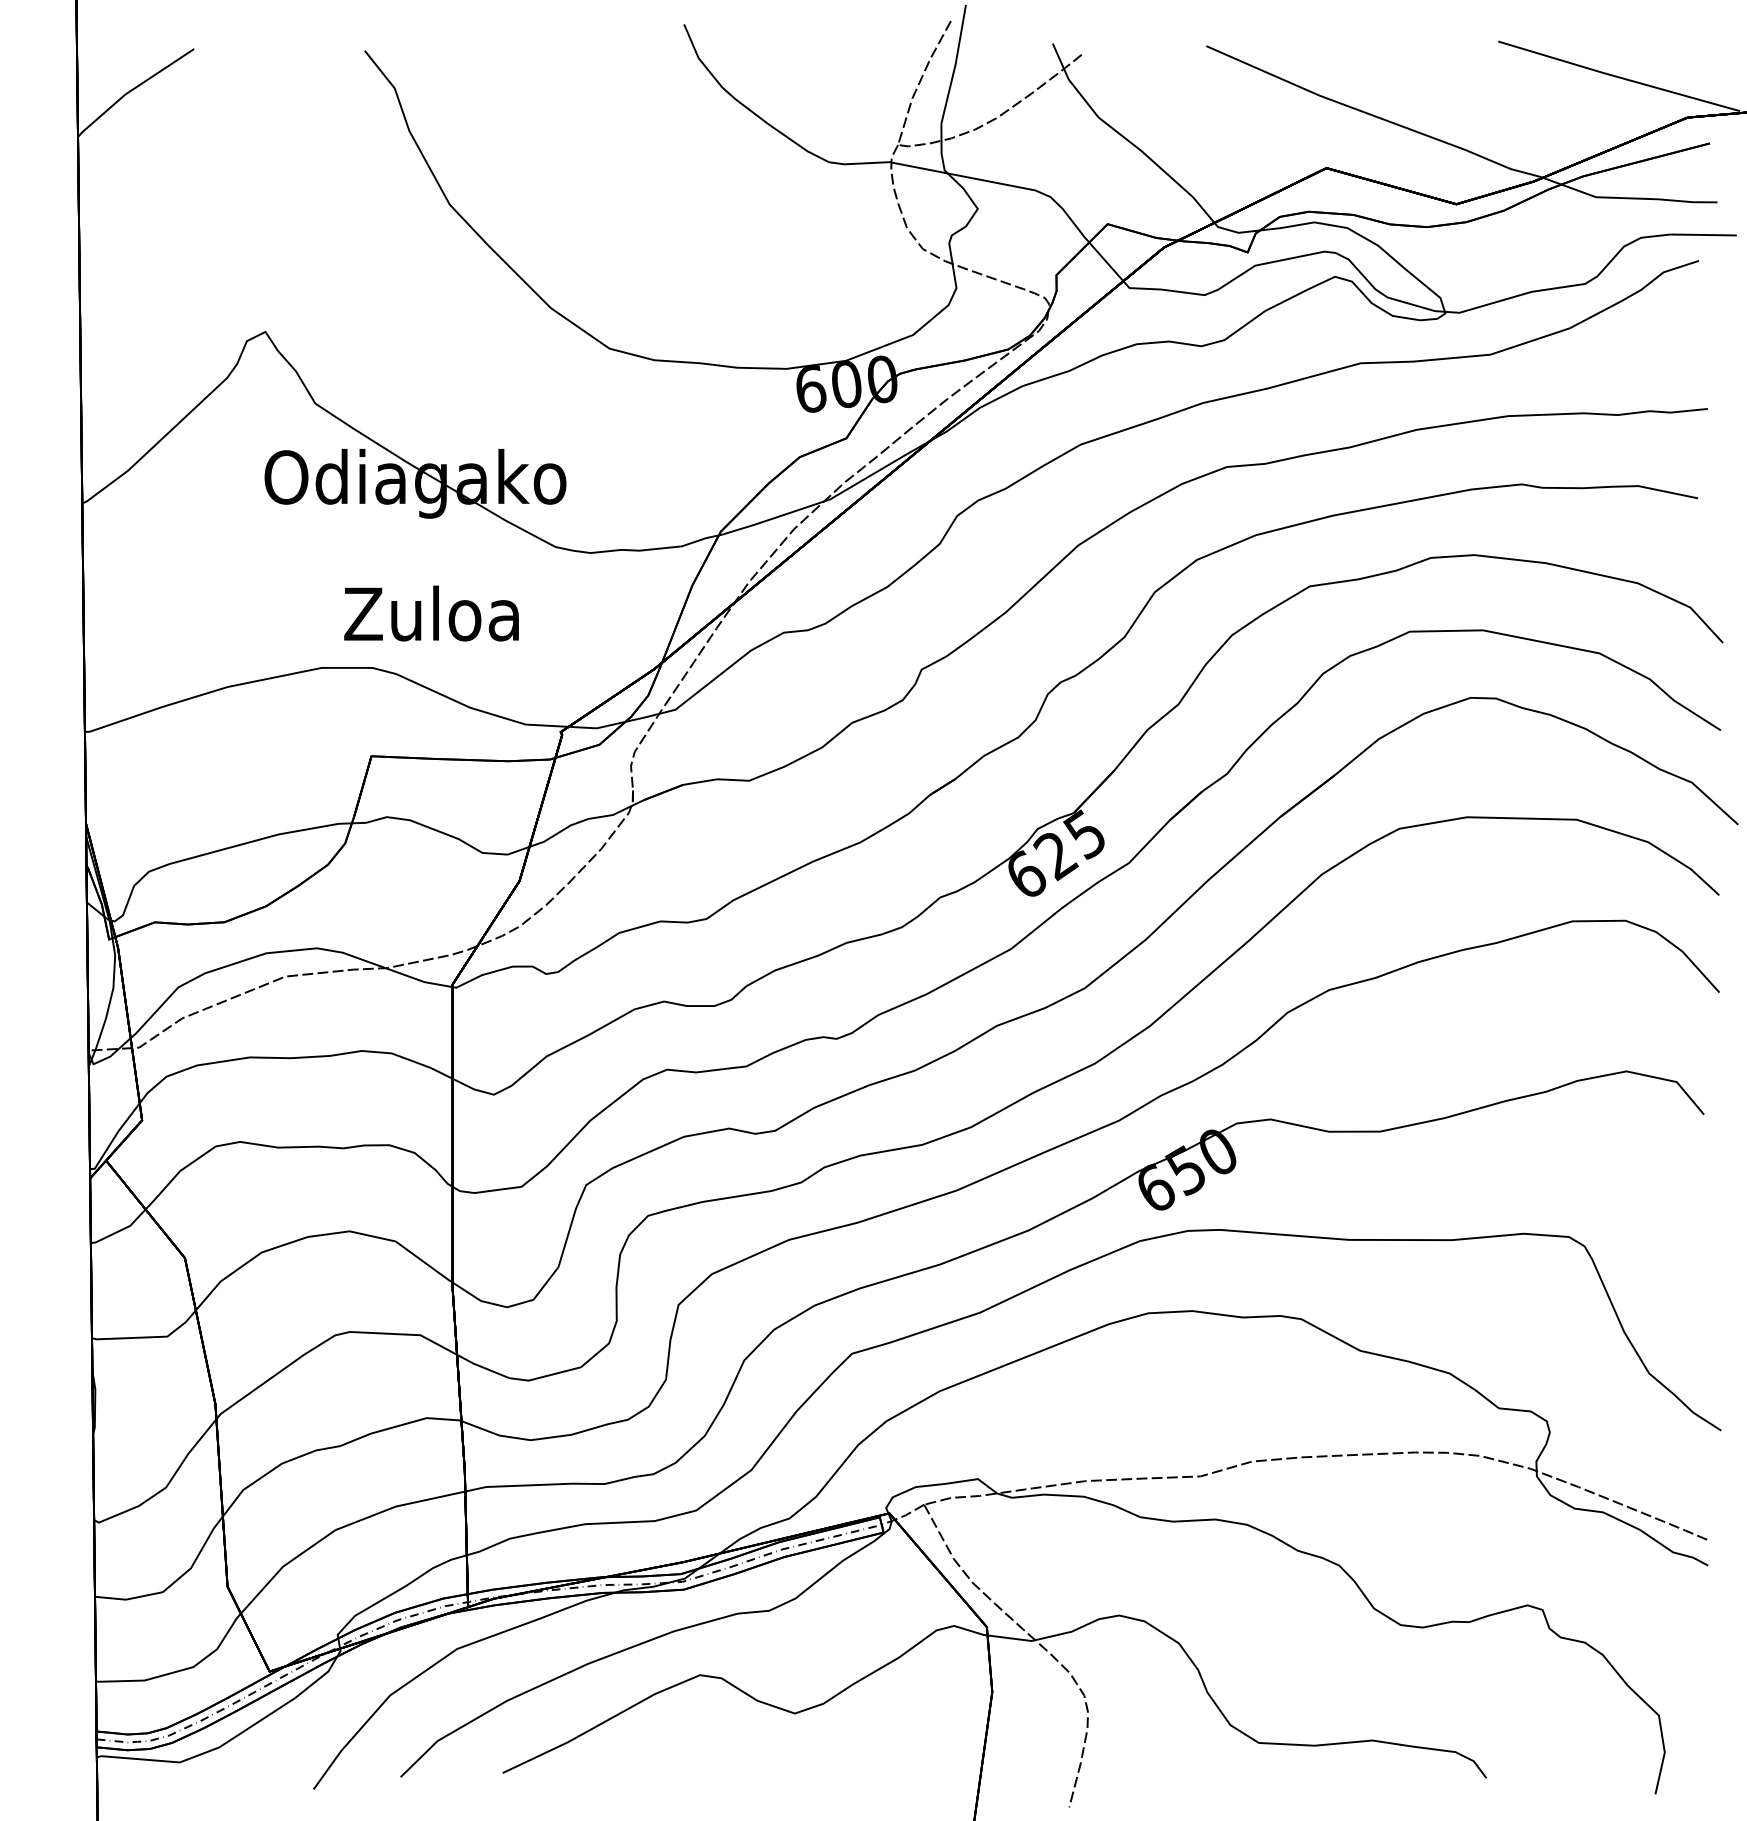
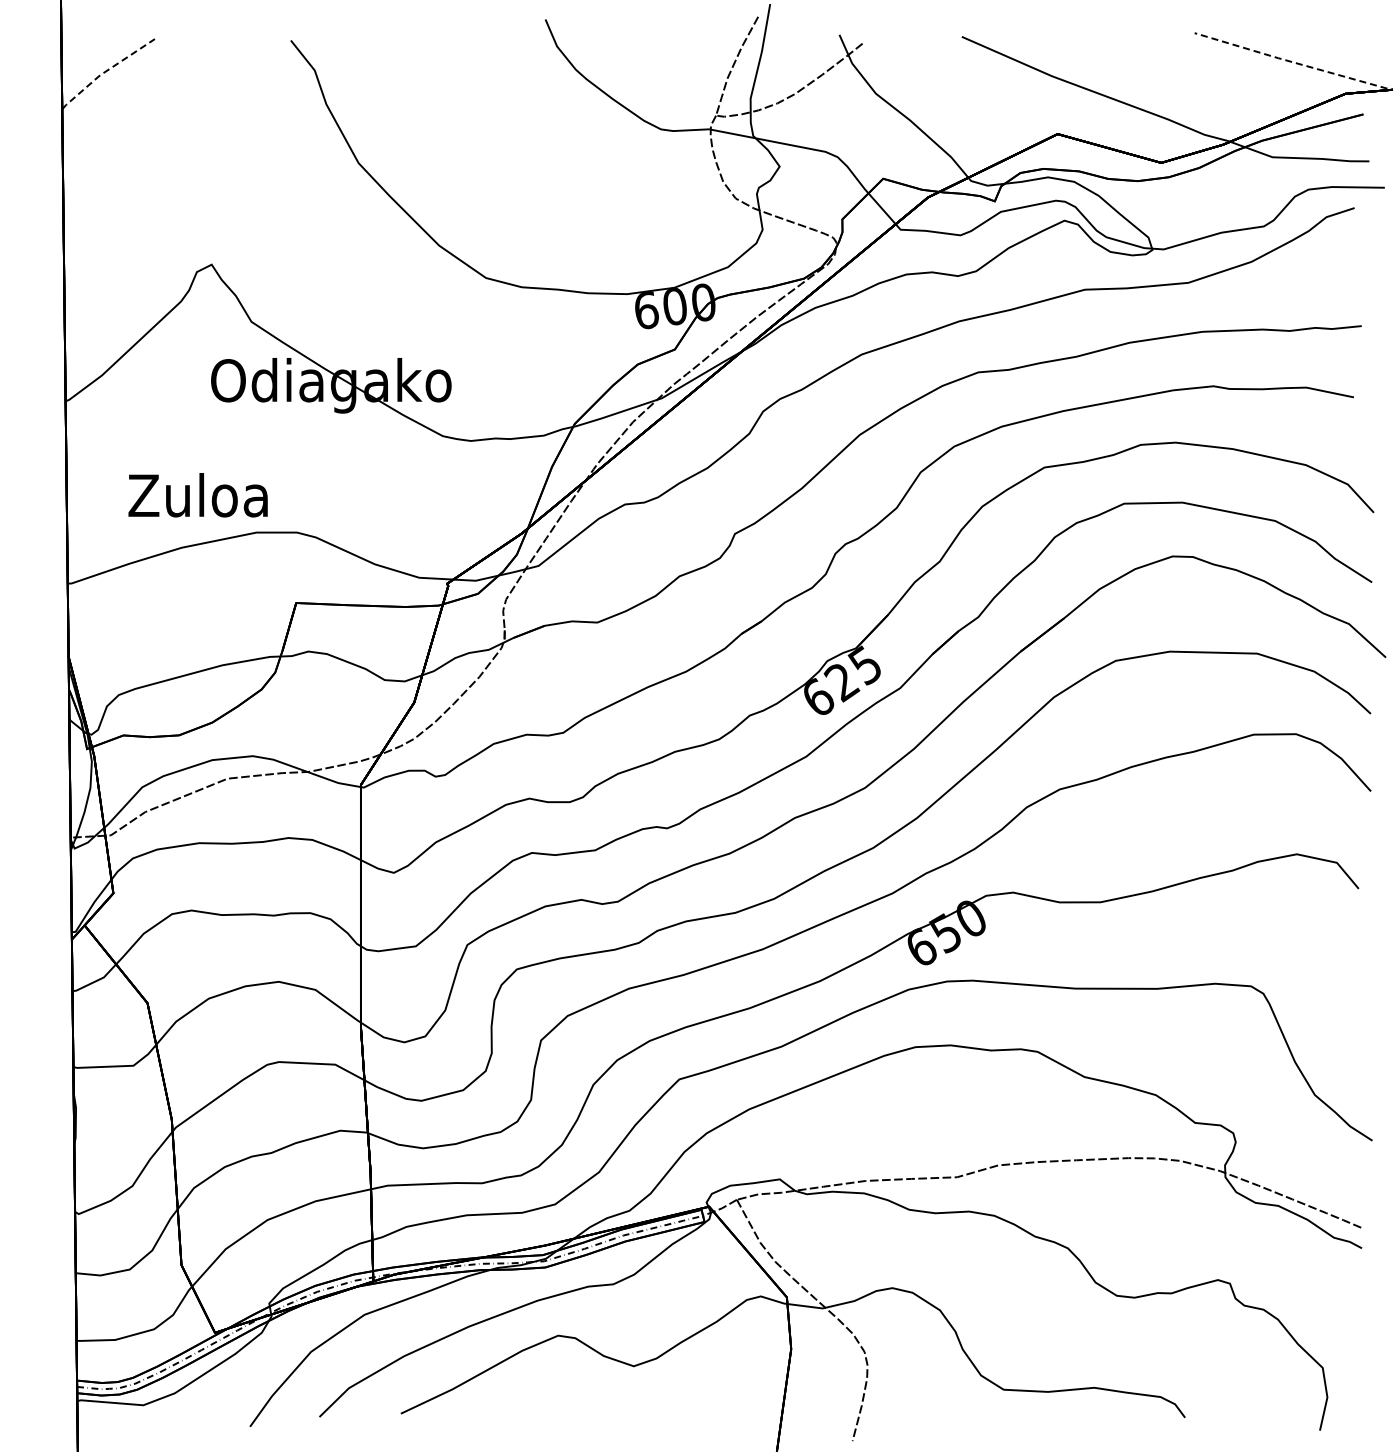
line: (1617, 77) -> (1289, 61), solid -> dashed
line: (132, 90) -> (105, 72), solid -> dashed
text: (430, 613) -> (197, 495), moved

